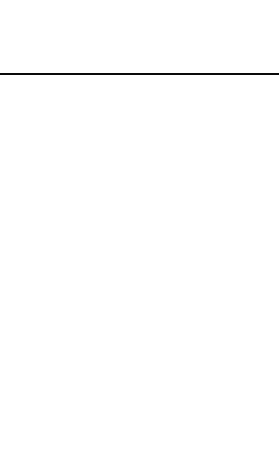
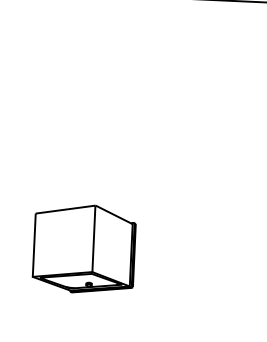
part: (94, 332) -> (83, 249), added

